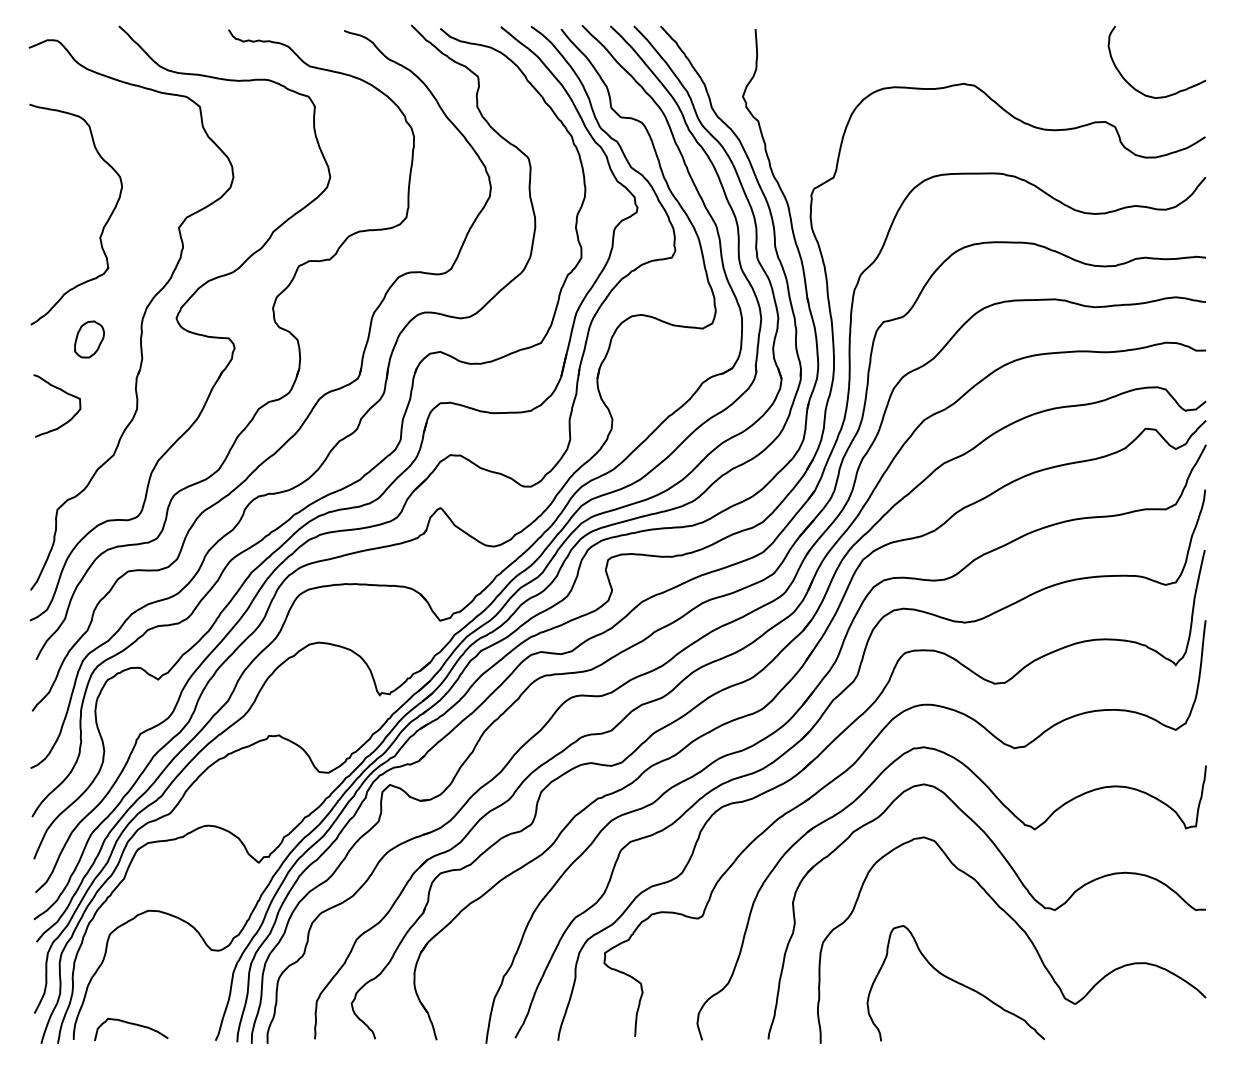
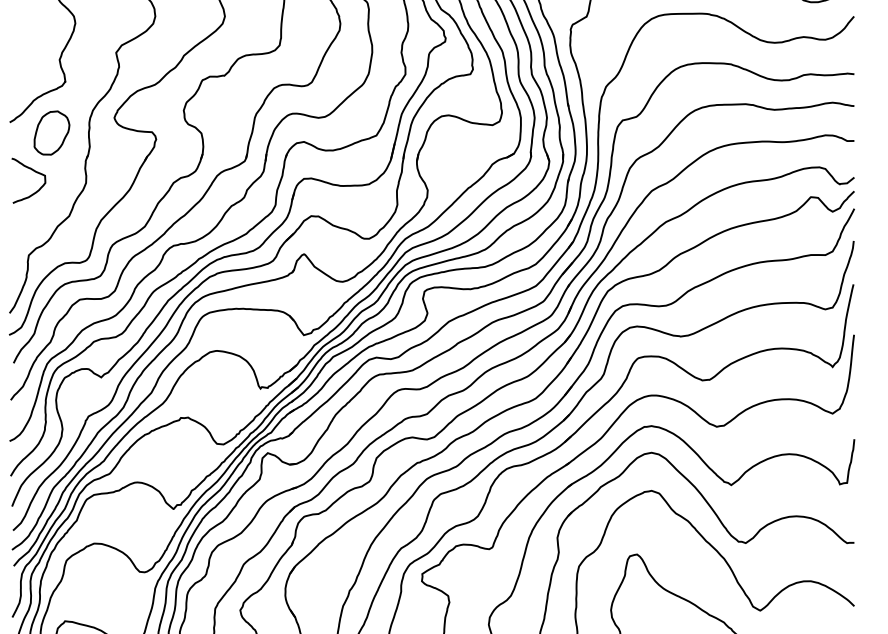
part: (89, 339) -> (51, 133), size x1.67

